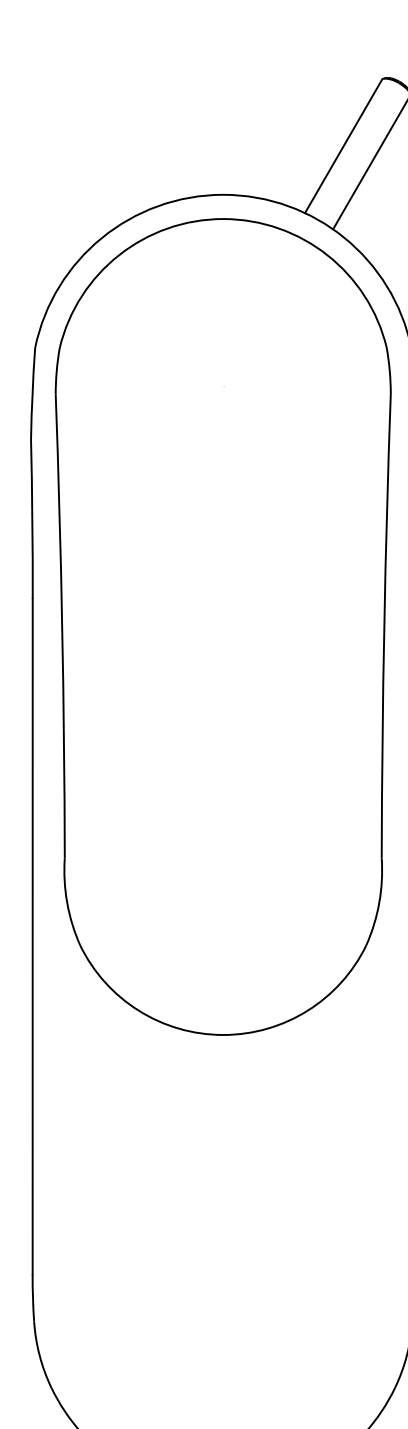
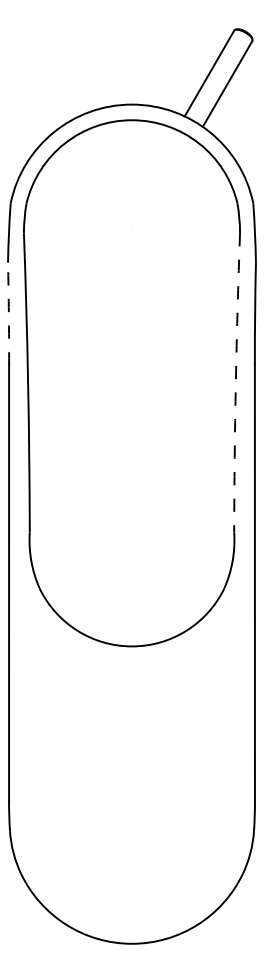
arc: (31, 518) -> (8, 313), solid -> dashed
arc: (383, 625) -> (235, 382), solid -> dashed

